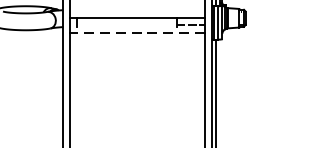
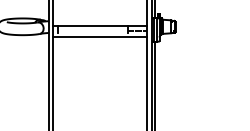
line: (137, 33) -> (100, 37), dashed -> solid

